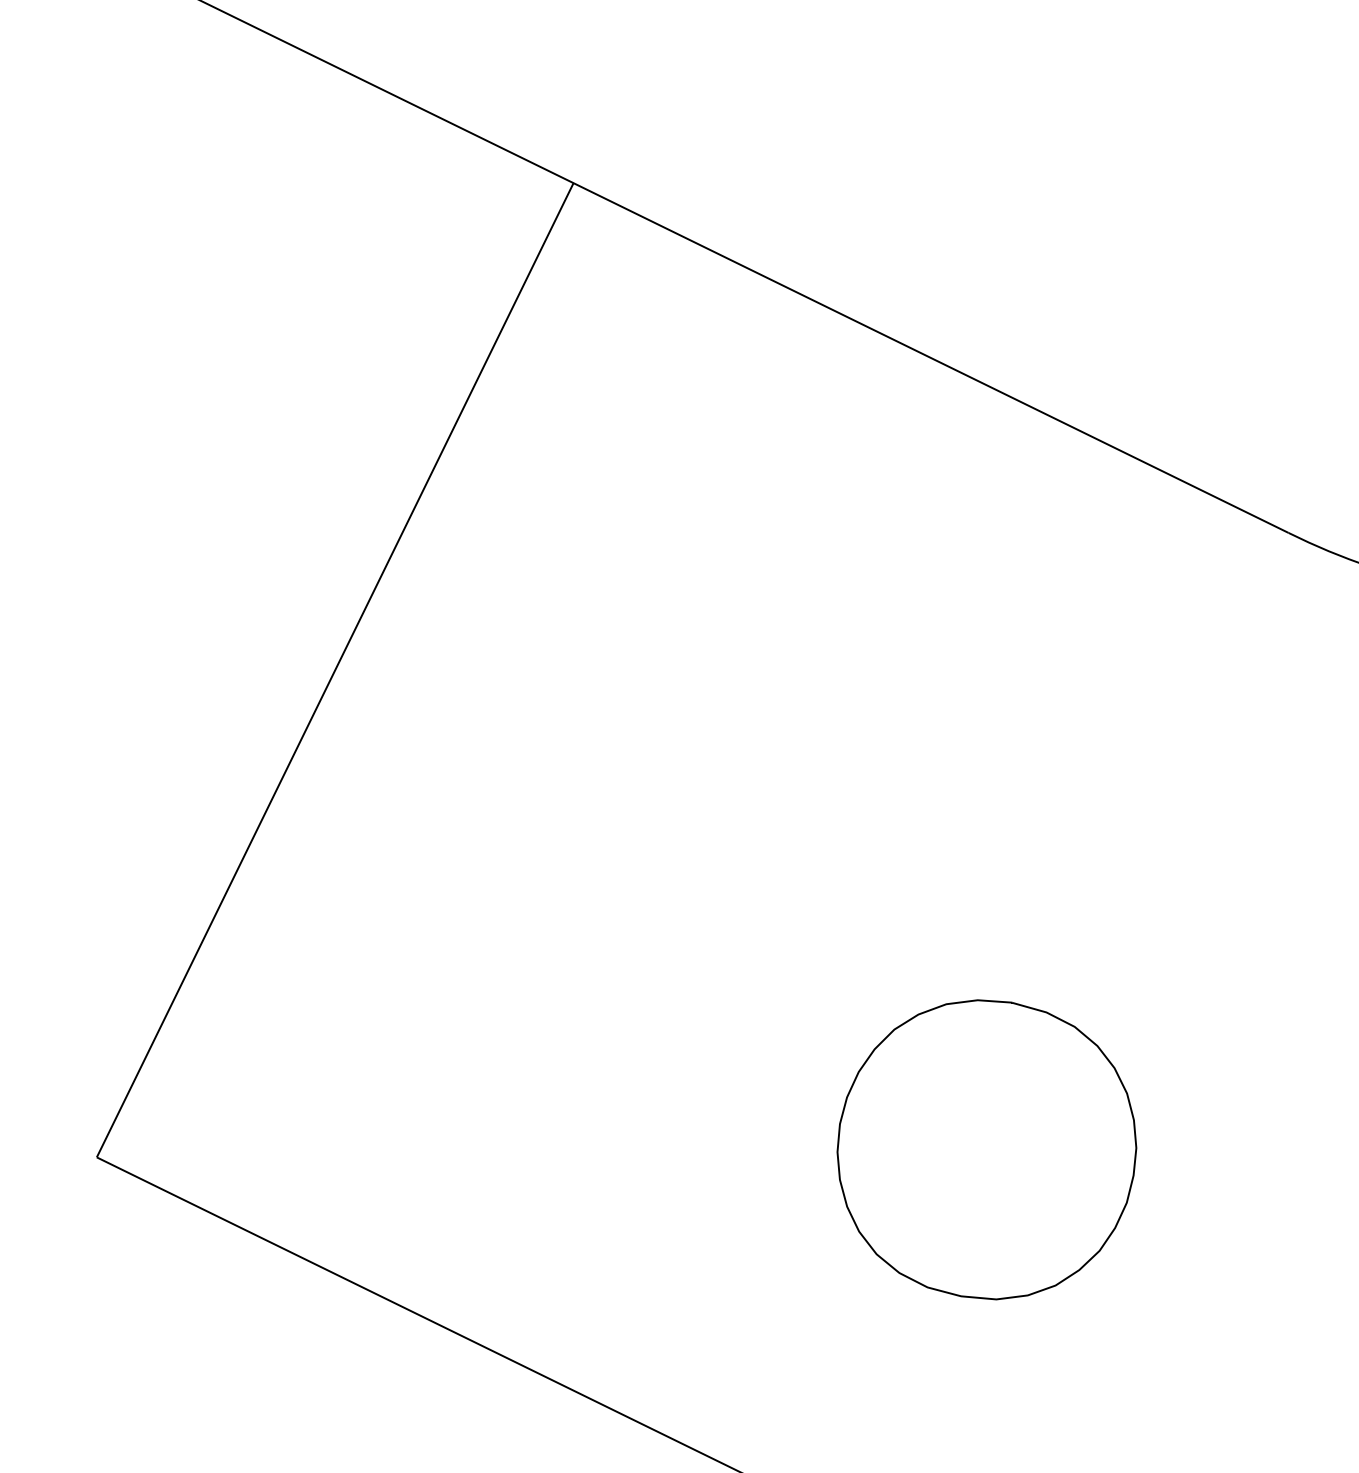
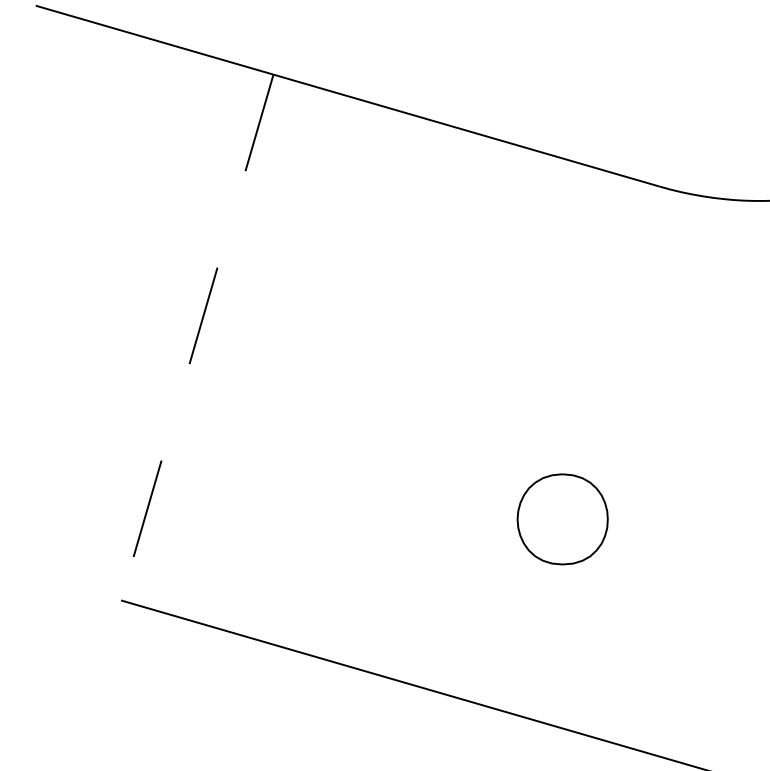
line: (335, 670) -> (197, 337), solid -> dashed
part: (986, 1149) -> (562, 519), size x0.6

